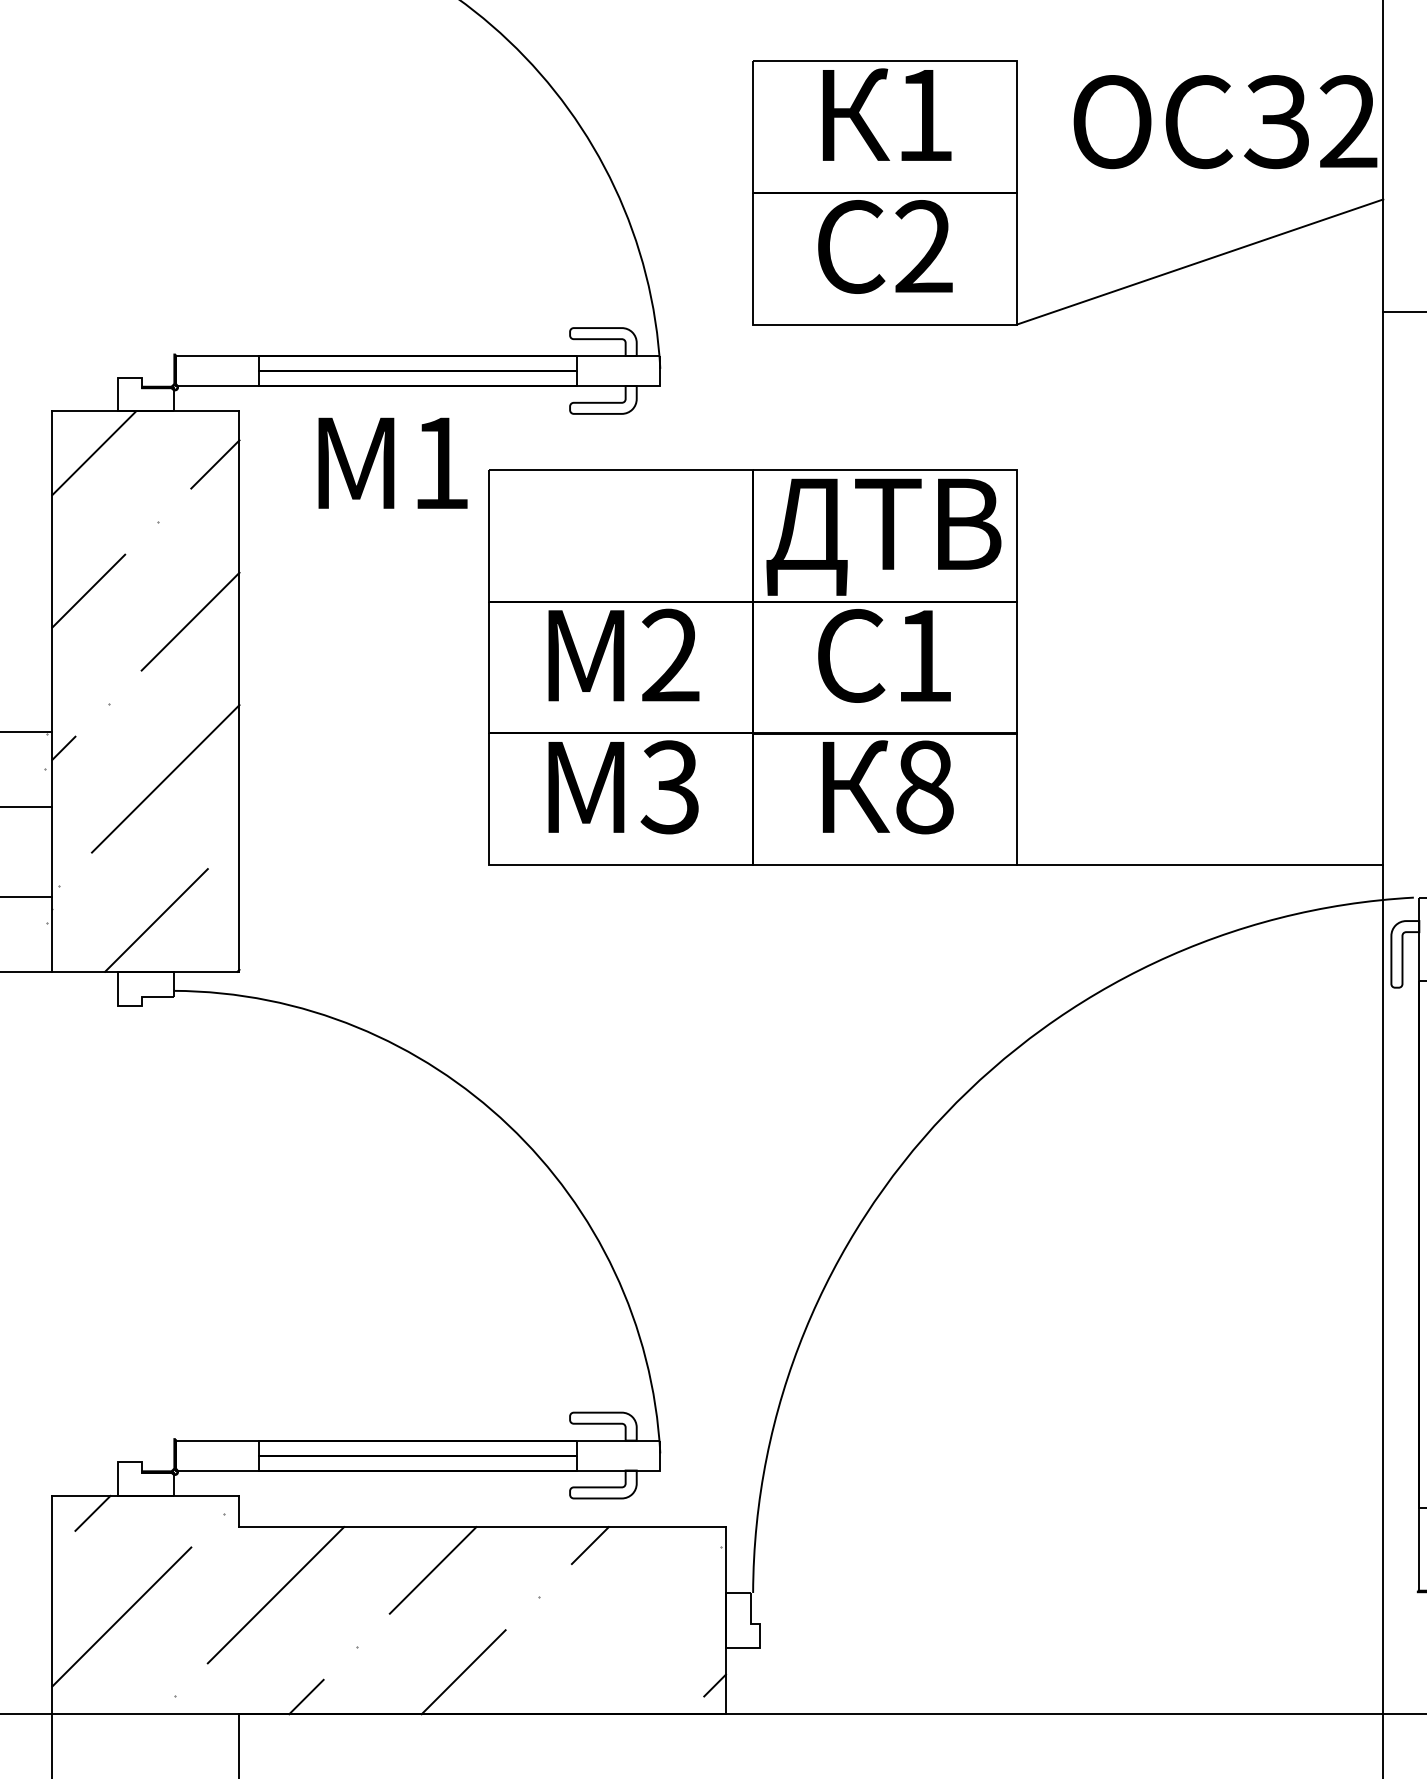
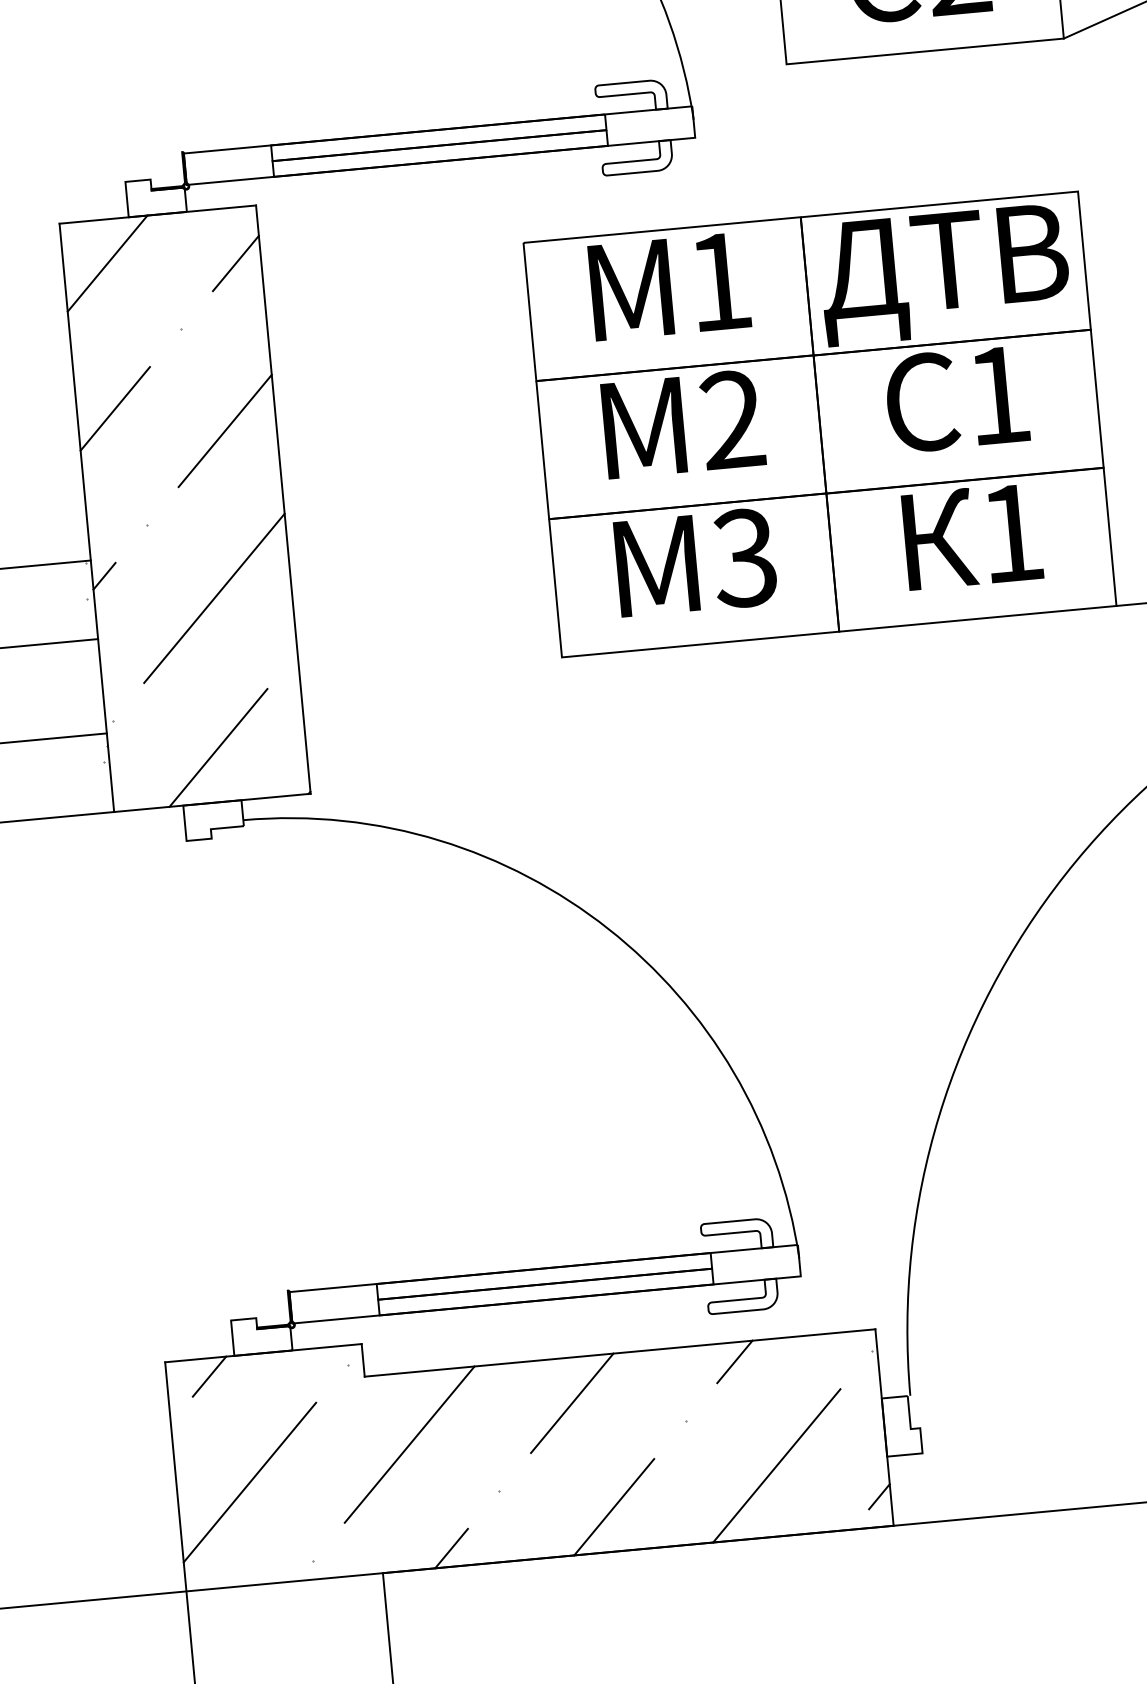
text: (392, 462) -> (669, 285), moved
text: (924, 787) -> (1011, 533), 8 -> 1
line: (620, 1647) -> (776, 1465), added

